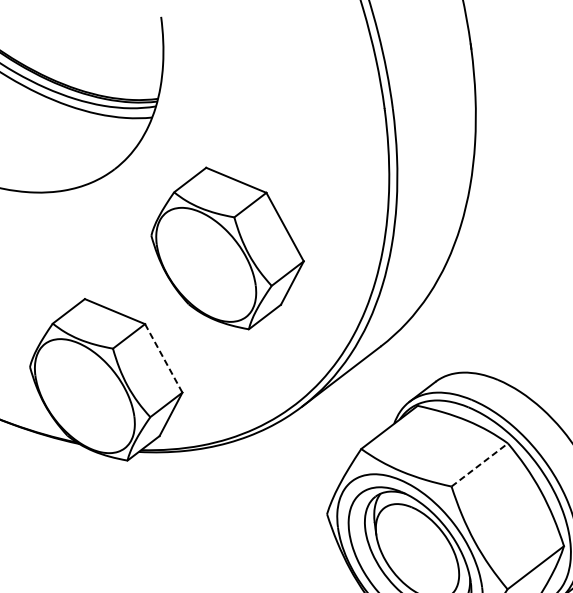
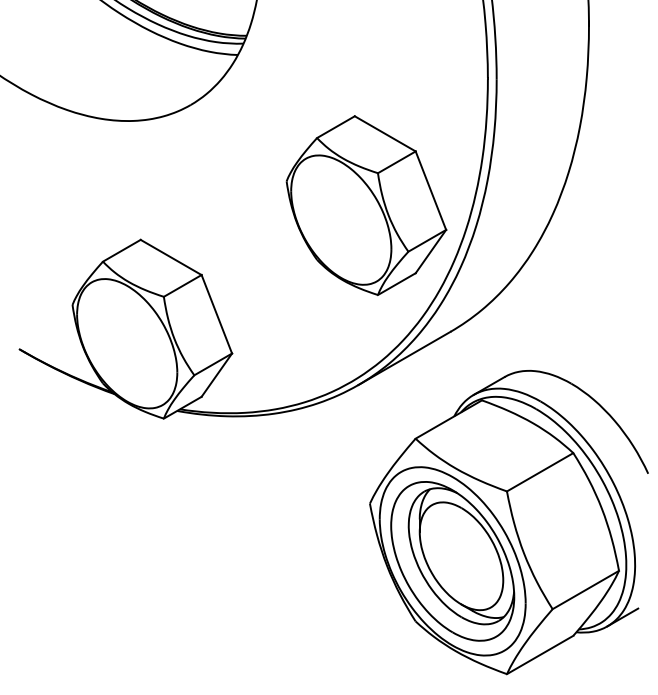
part: (227, 248) -> (366, 205), moved
line: (164, 358) -> (217, 314), dashed -> solid
line: (480, 465) -> (540, 472), dashed -> solid

